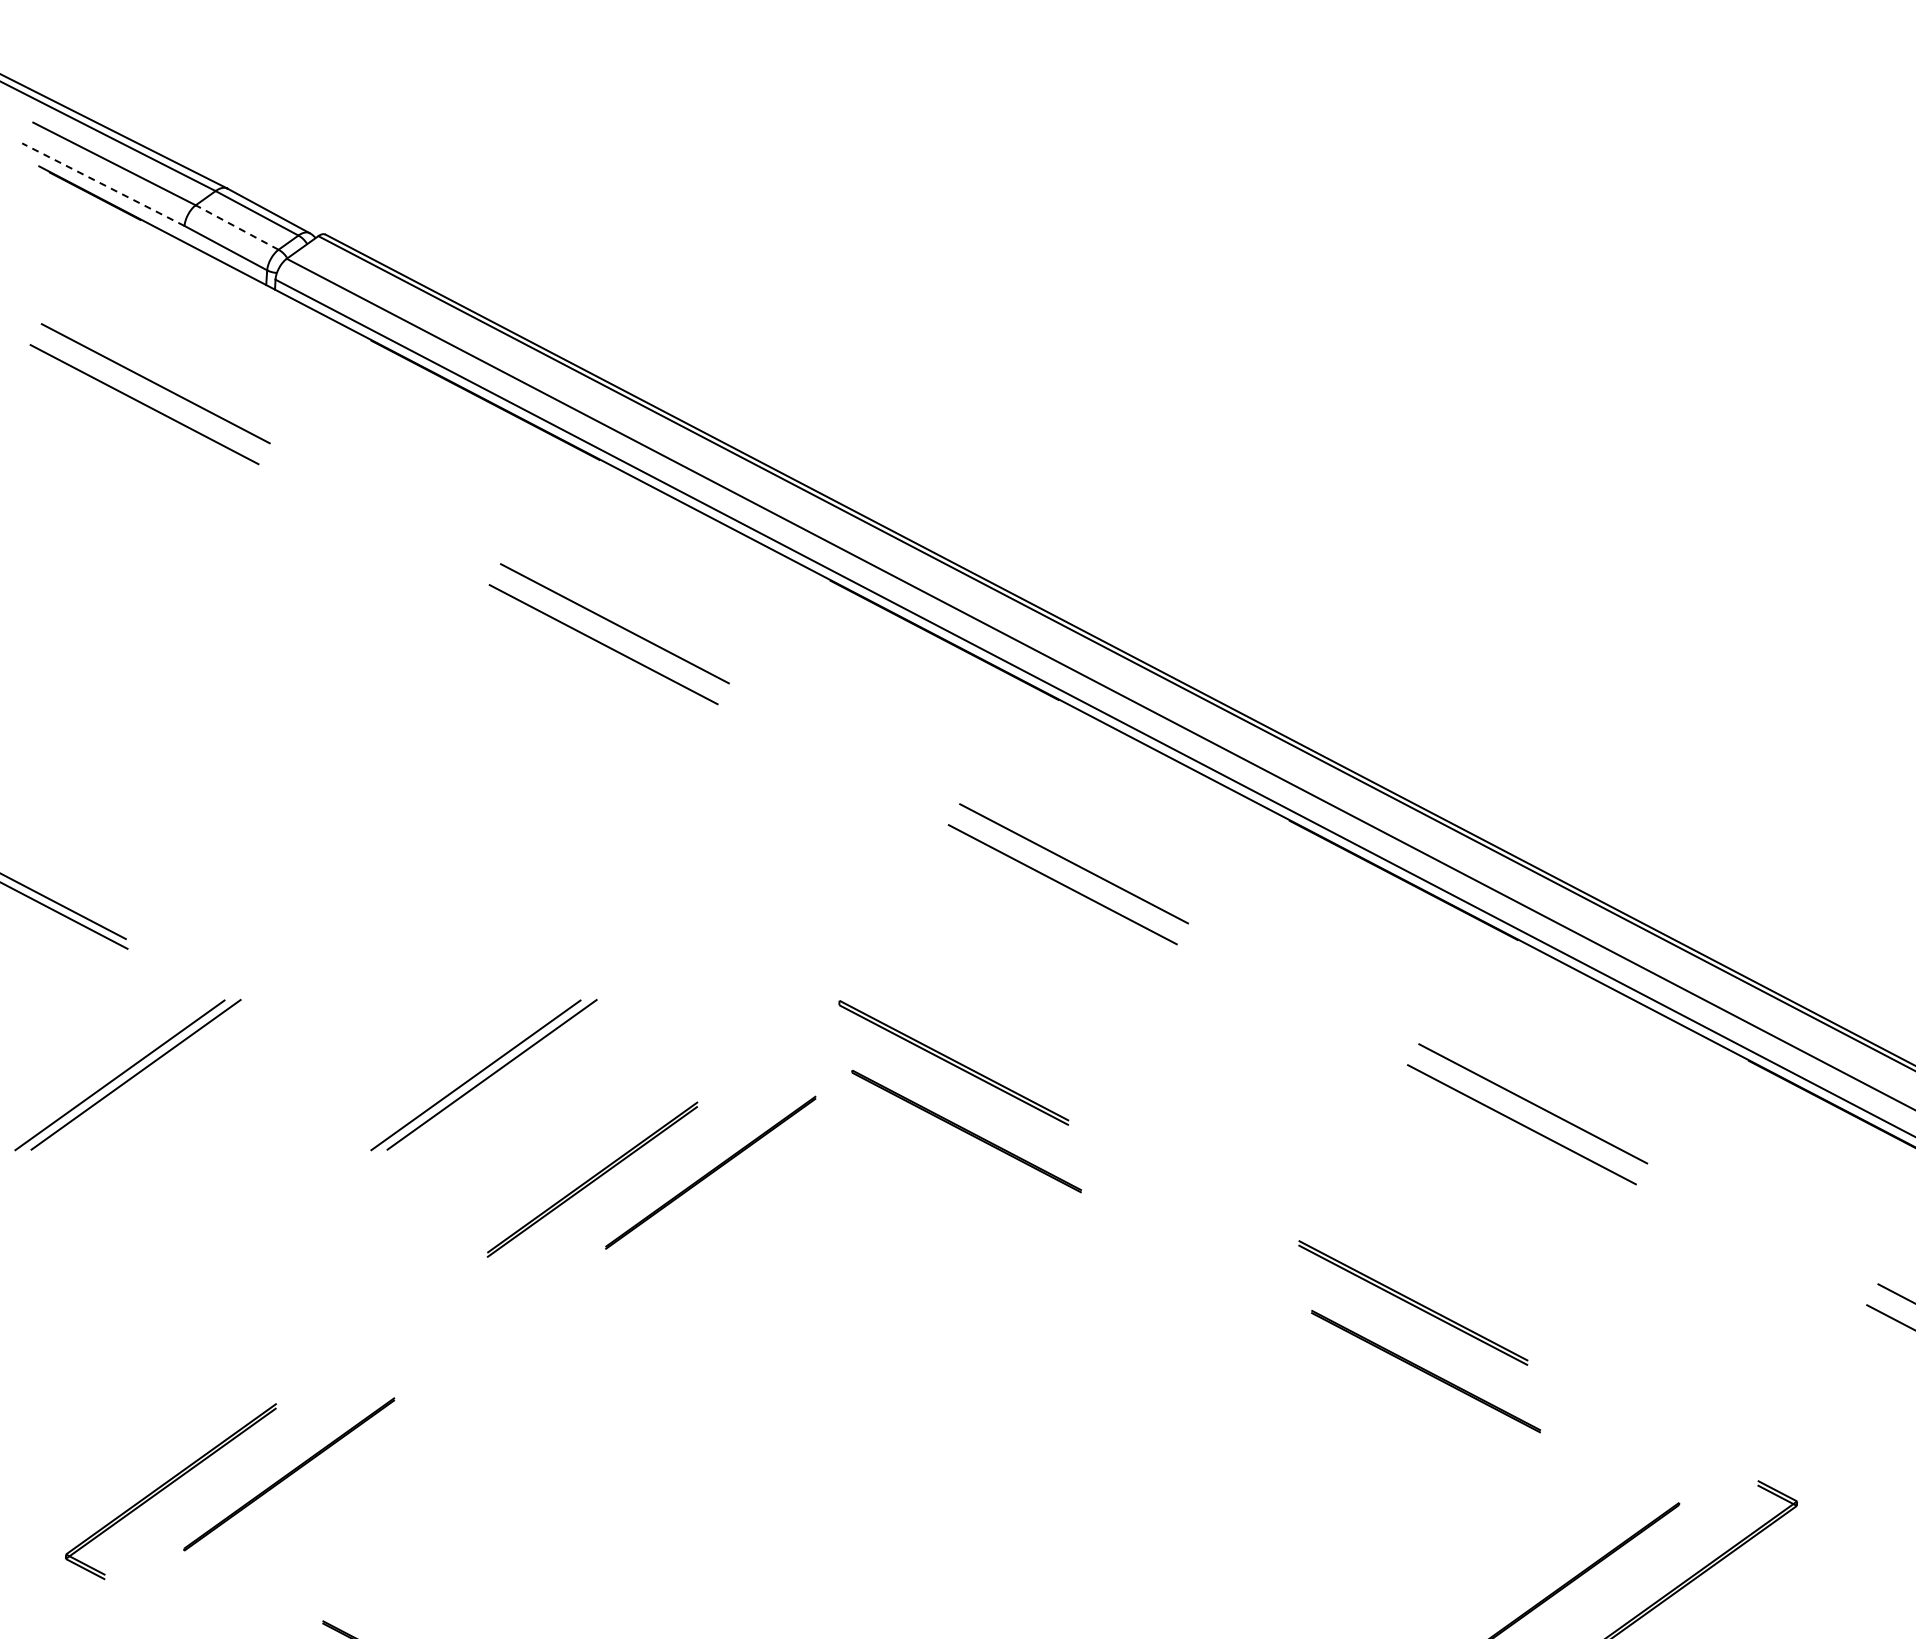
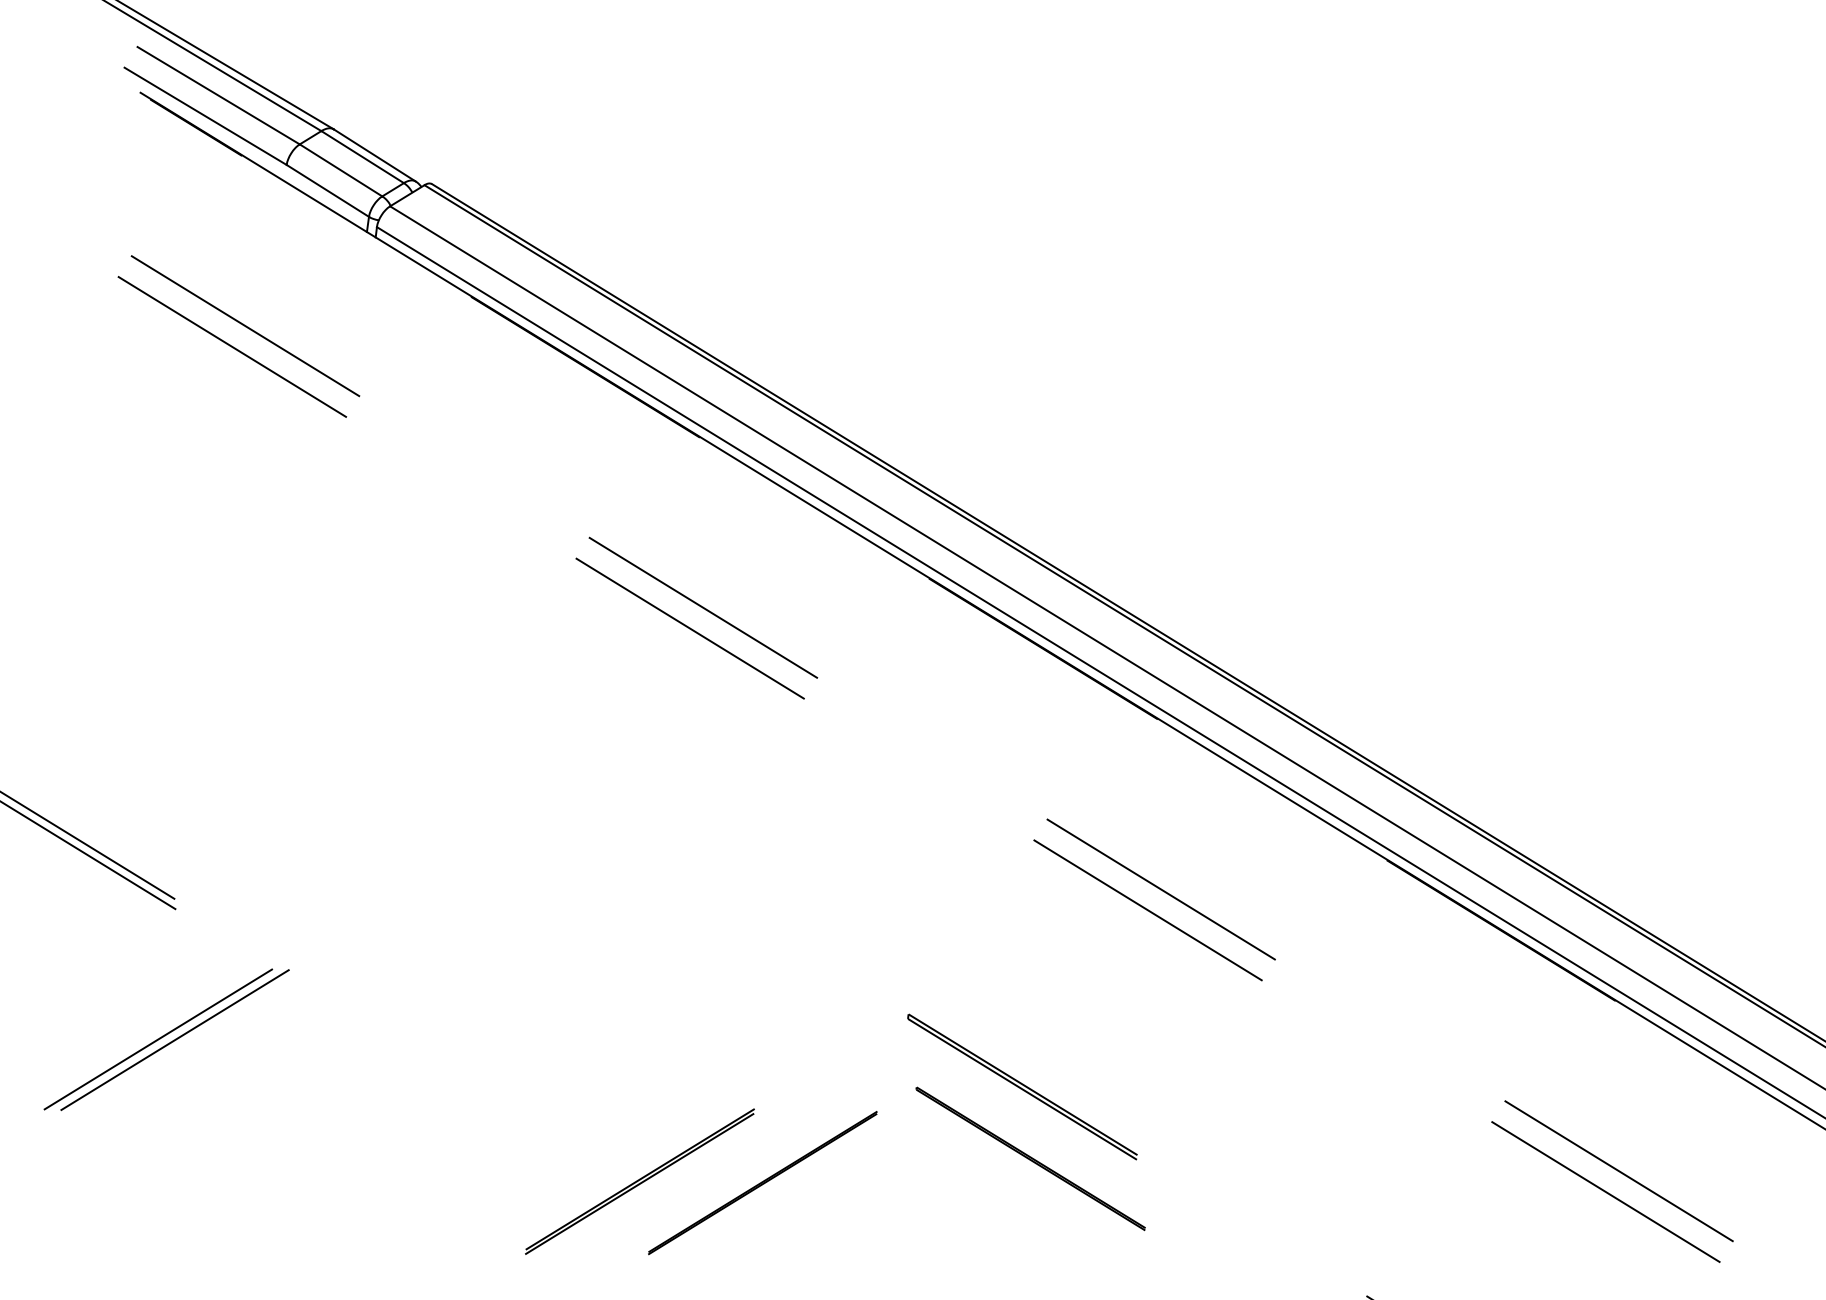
line: (102, 184) -> (204, 116), dashed -> solid
line: (236, 227) -> (340, 170), dashed -> solid
part: (483, 1075) -> (534, 1065), removed

